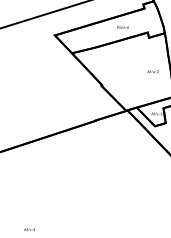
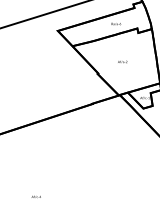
text: (152, 71) -> (122, 61), moved

